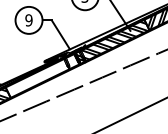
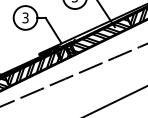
text: (28, 19) -> (25, 17), 9 -> 3
hatch: (43, 75) -> (38, 66), added

